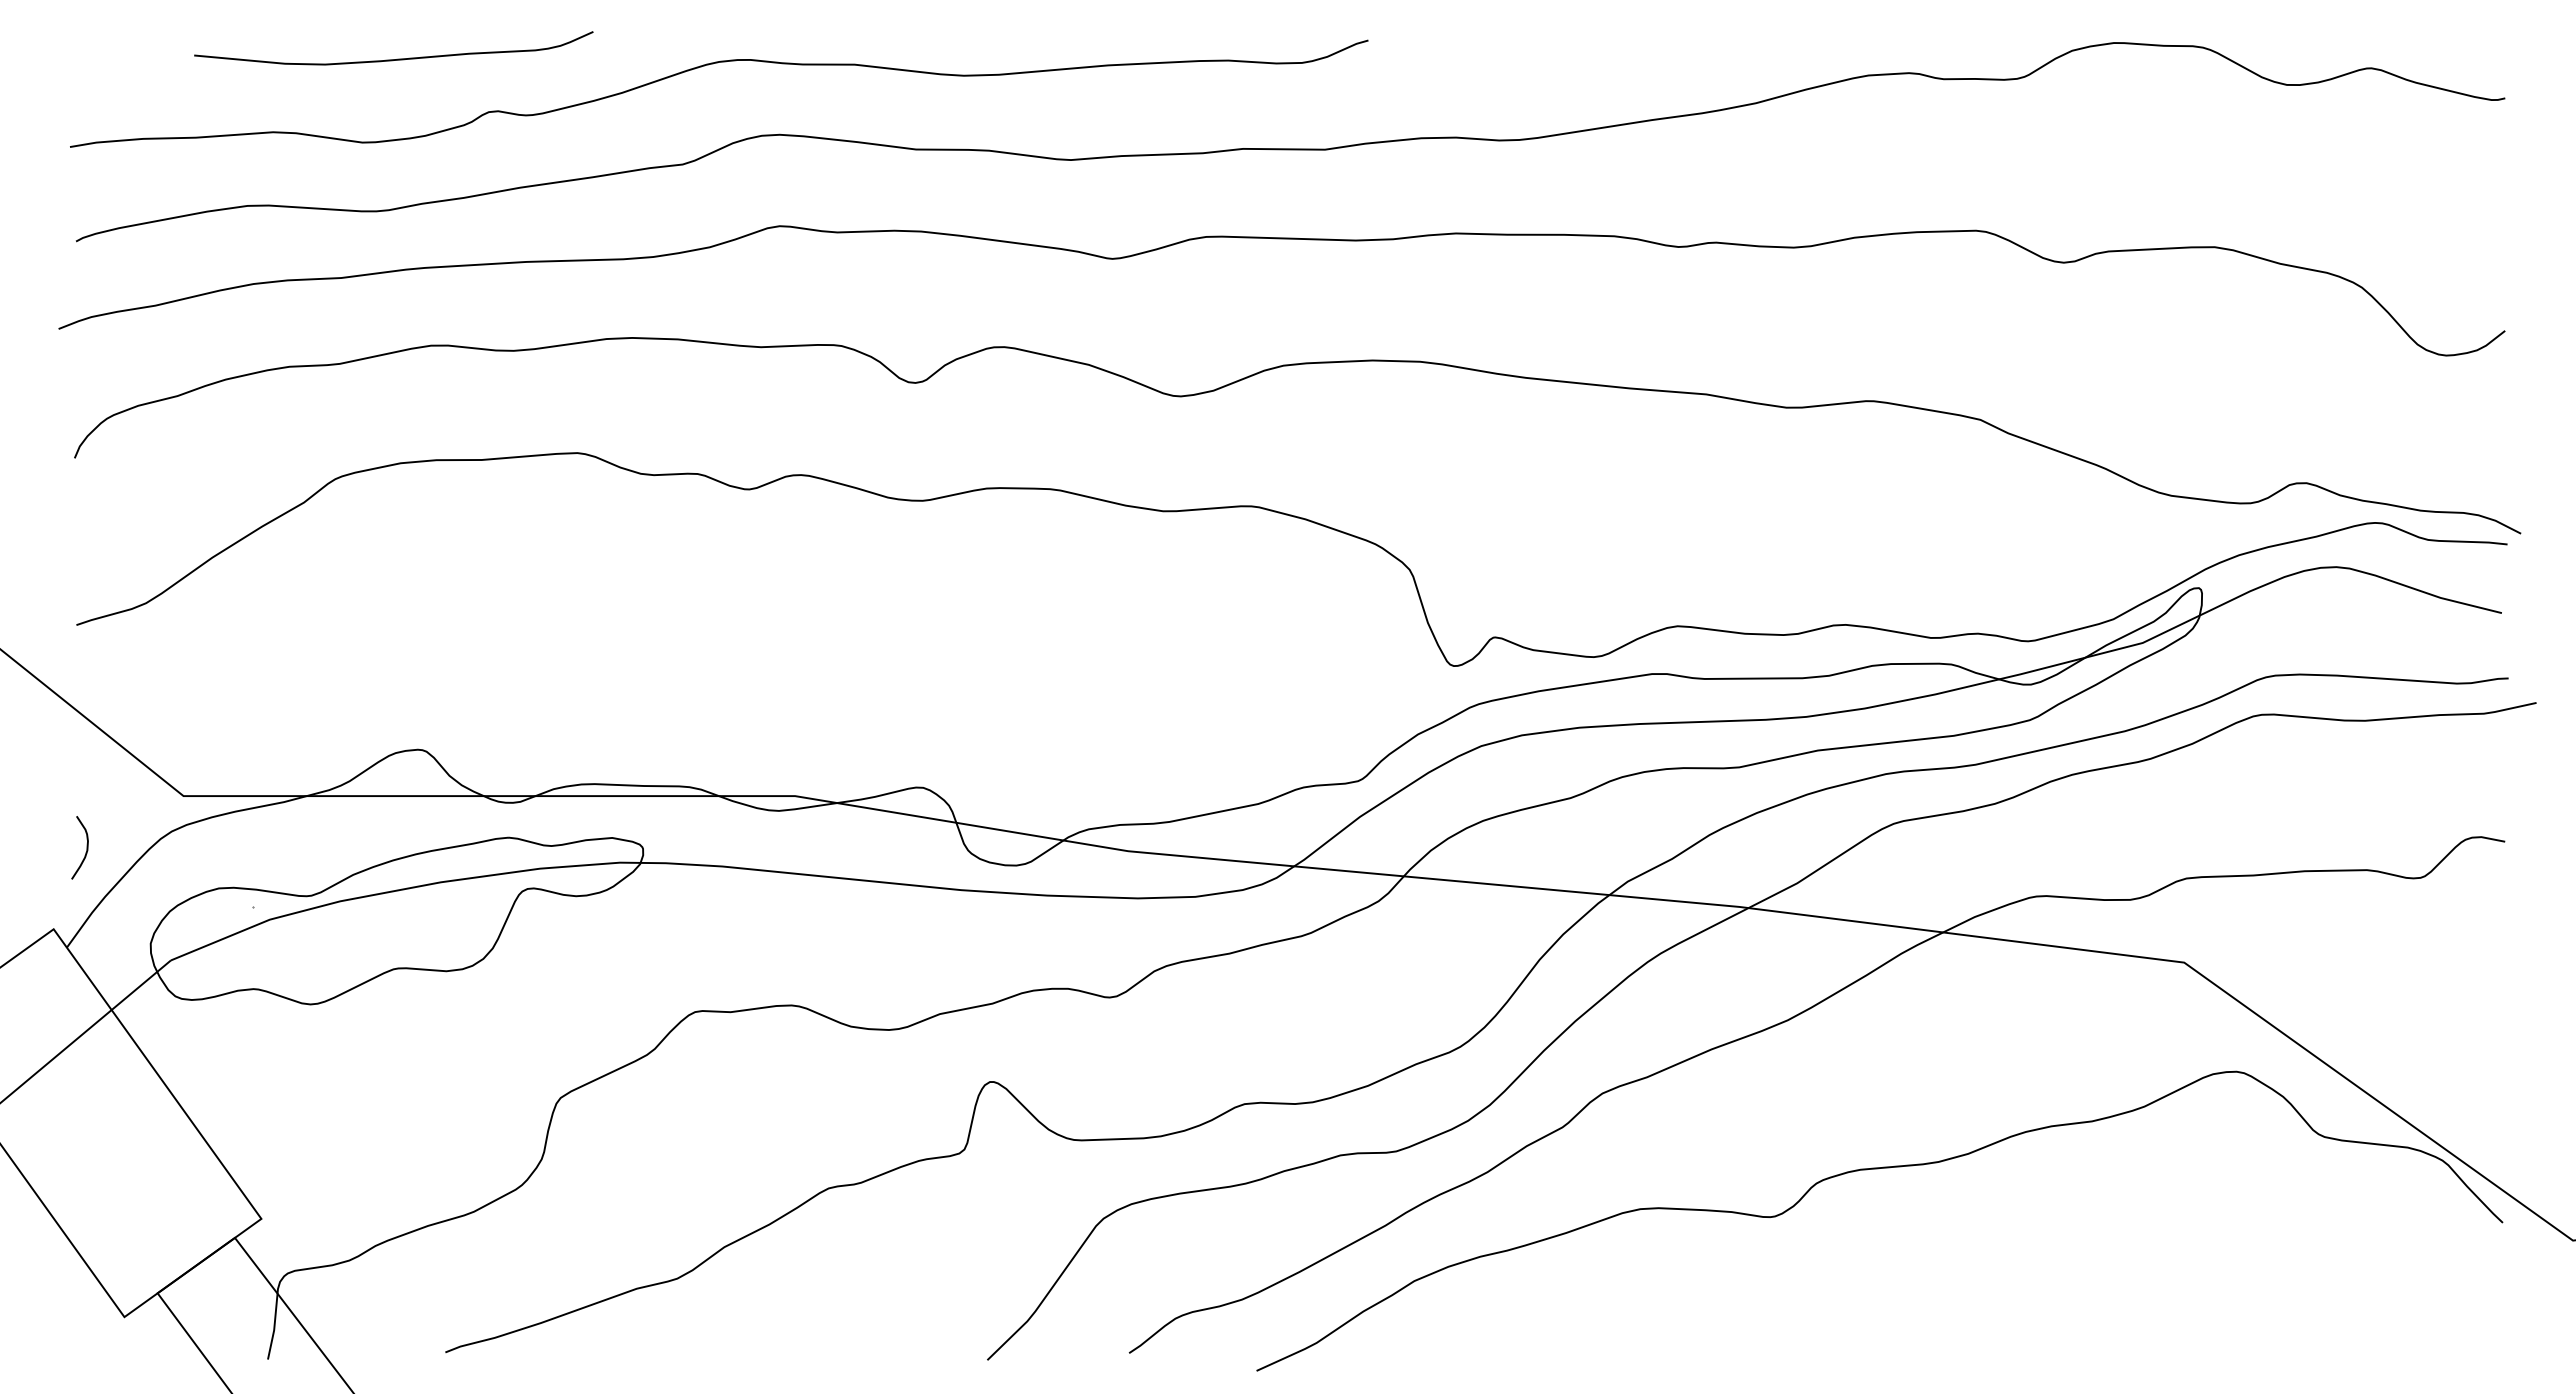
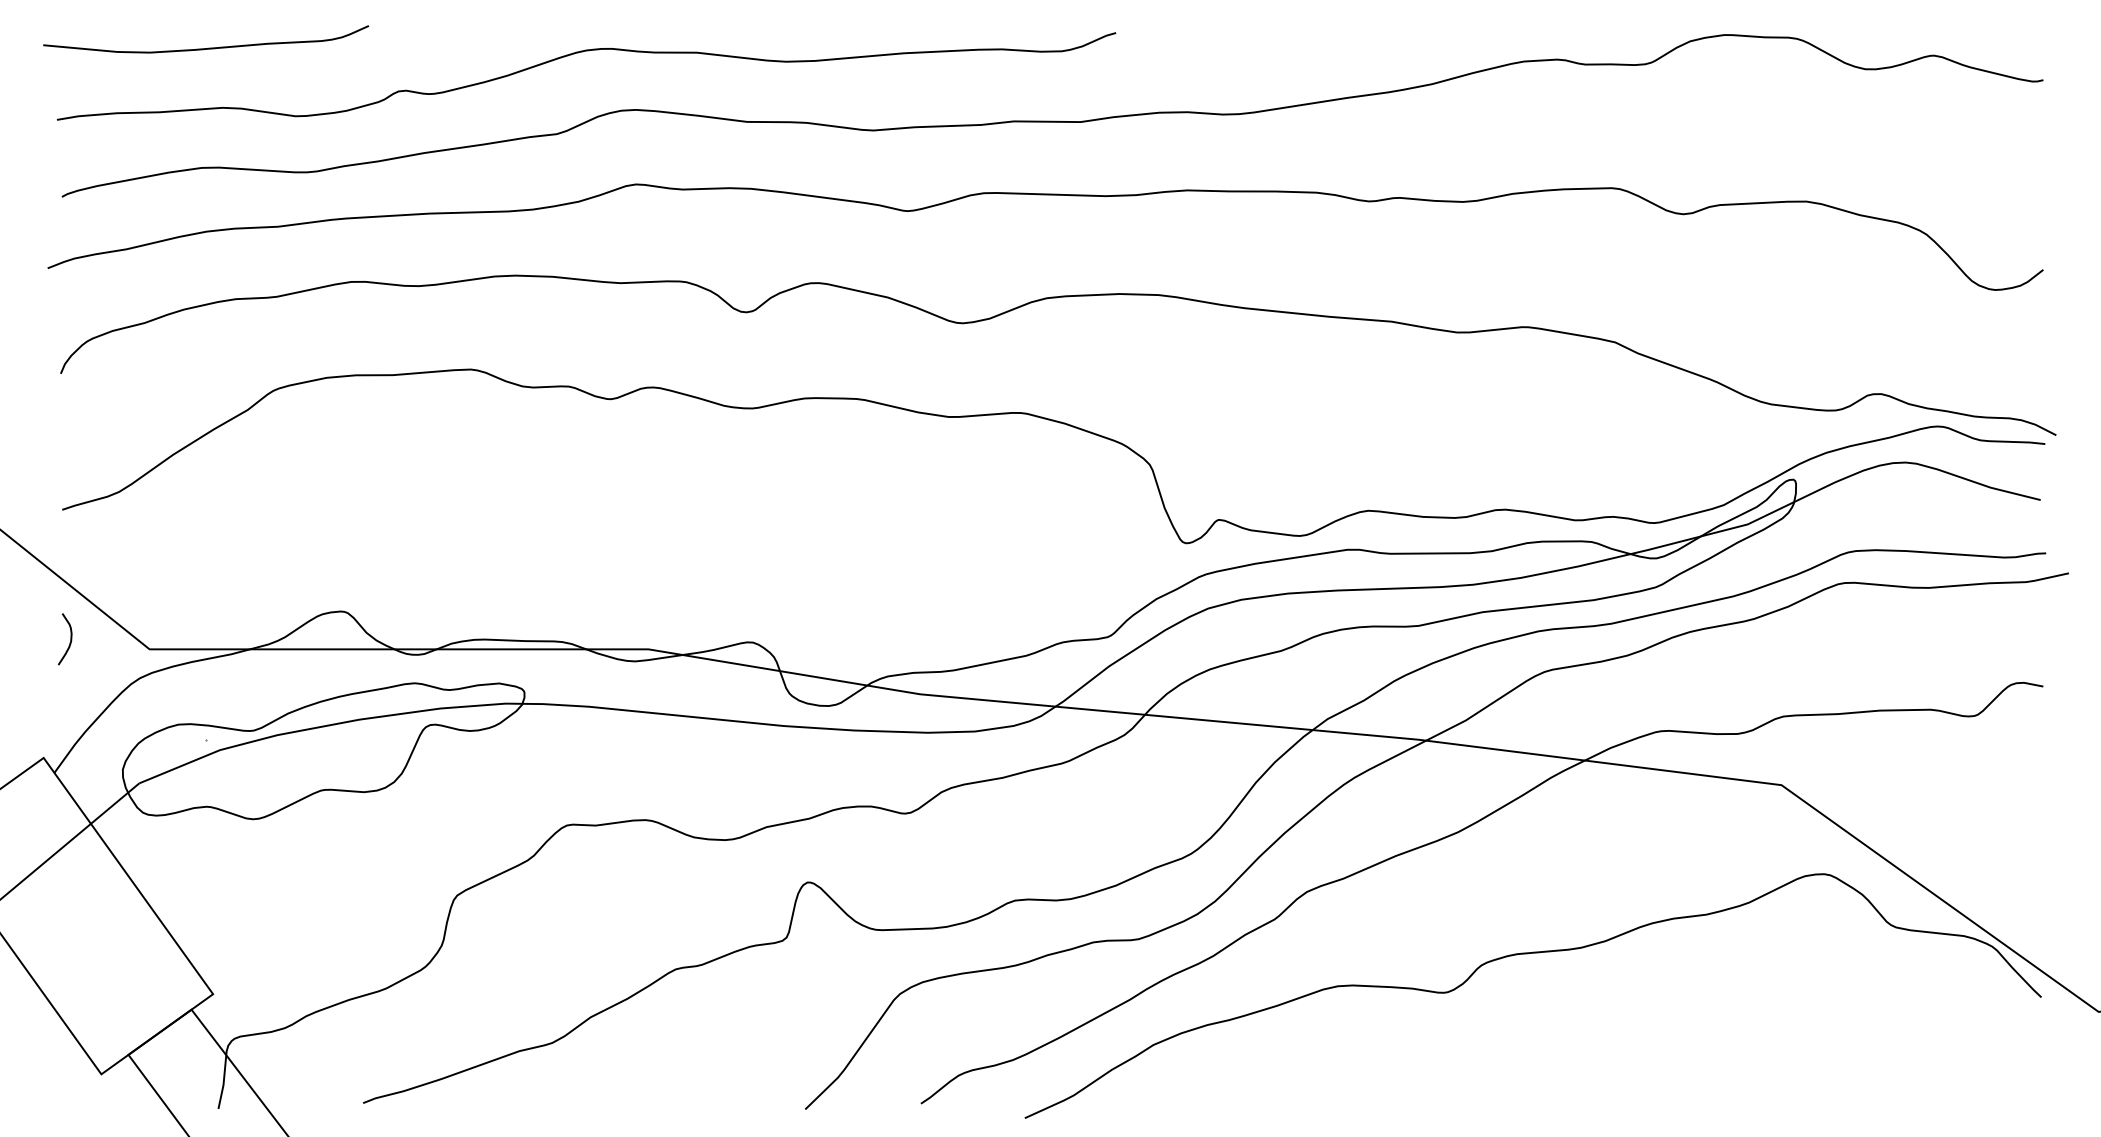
curve: (397, 58) -> (209, 47), moved
curve: (86, 847) -> (70, 639), moved

